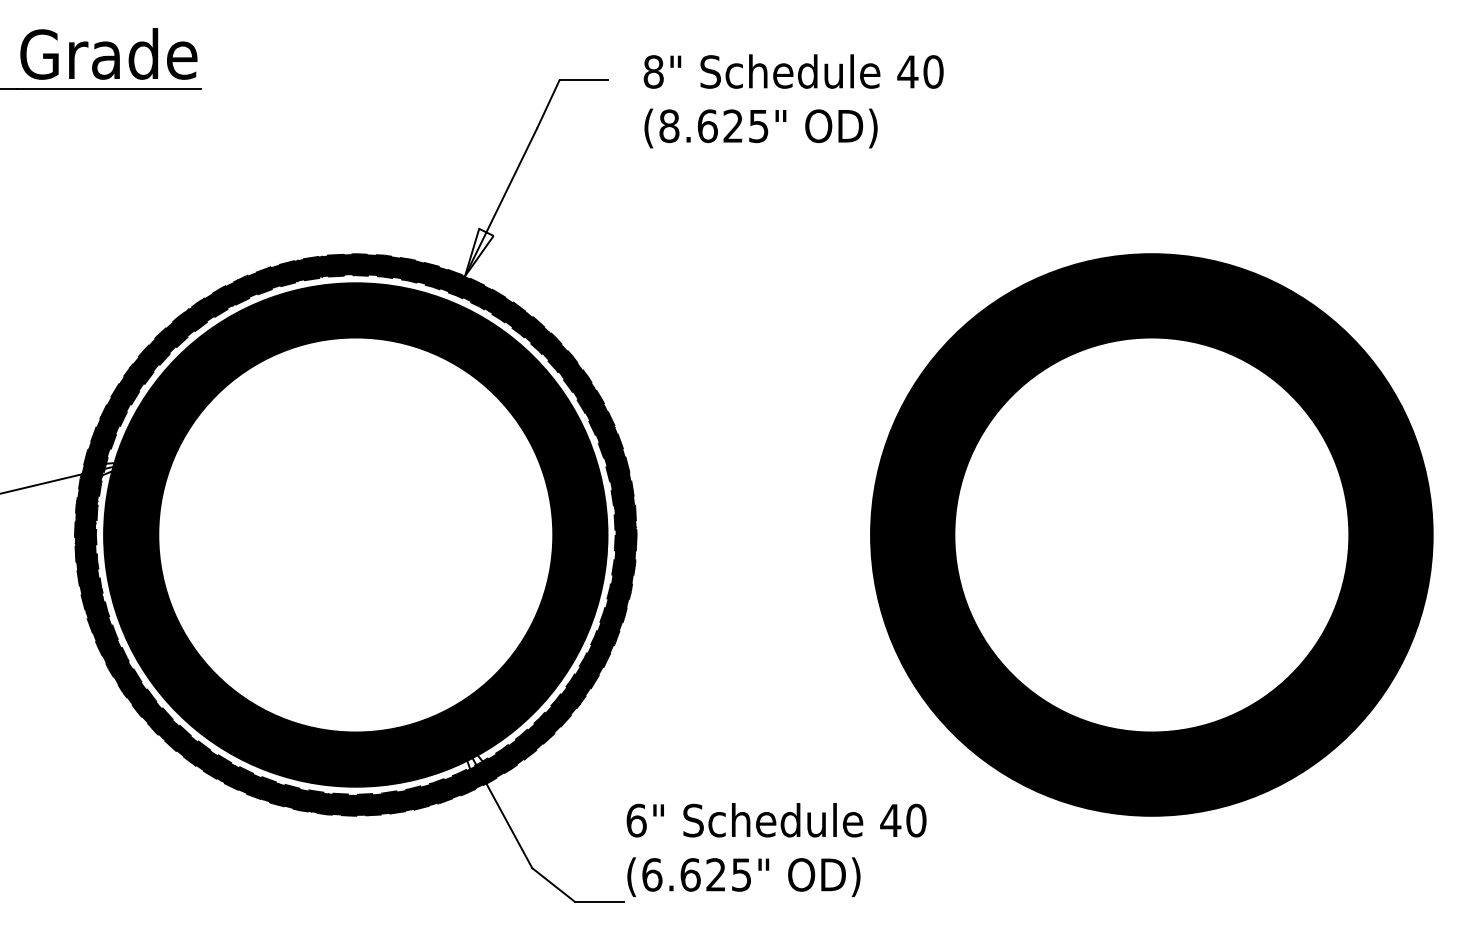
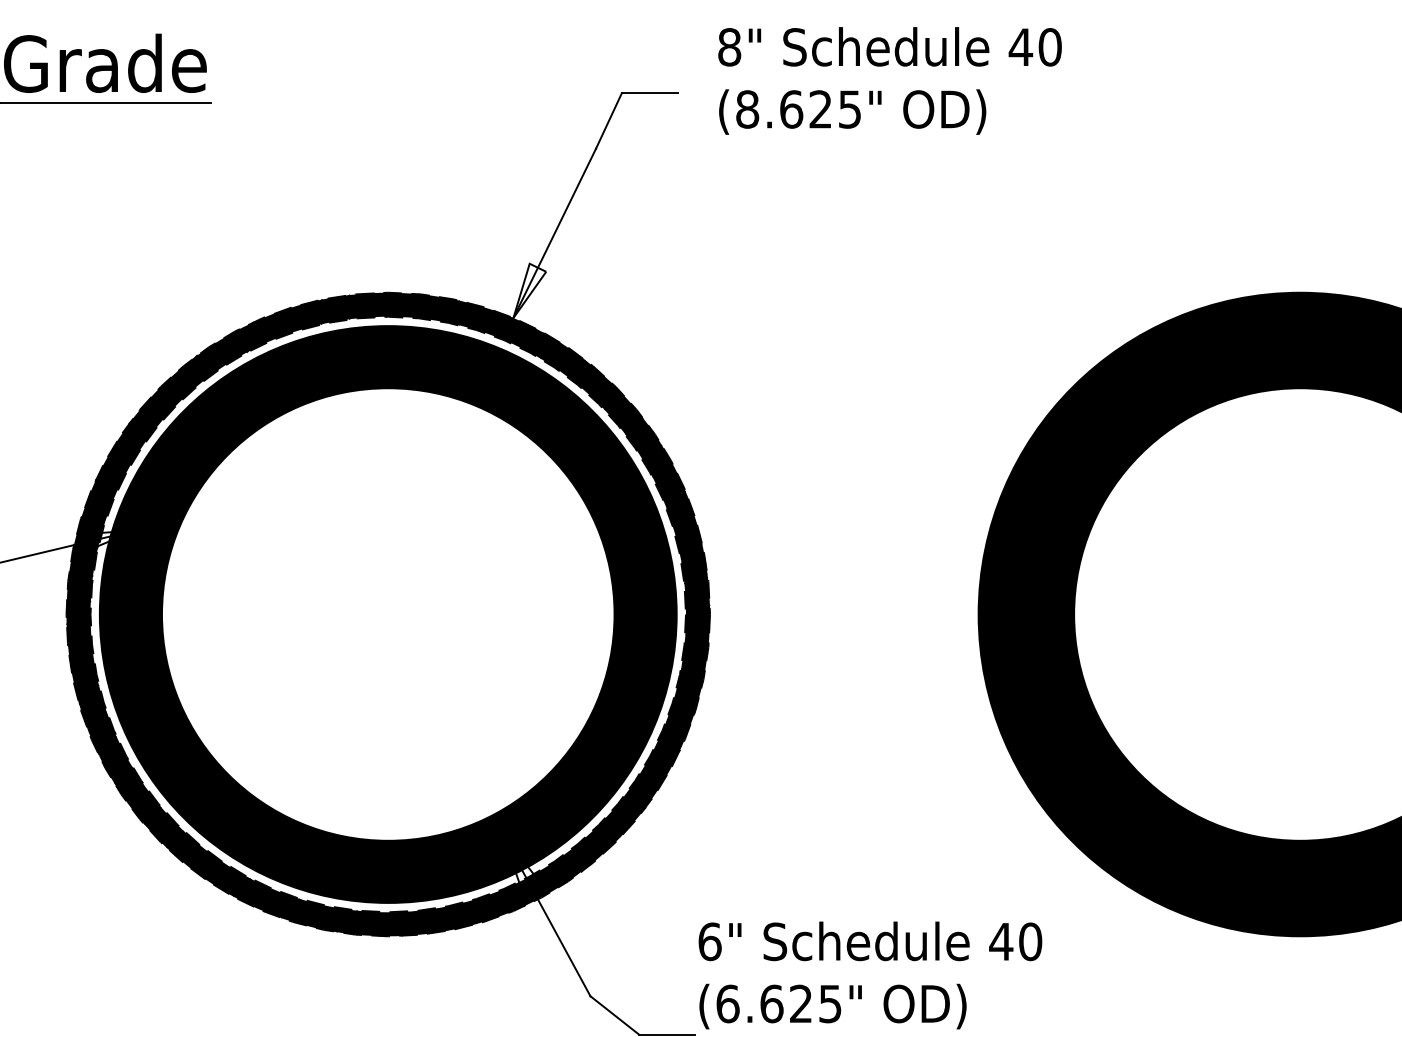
text: (793, 101) -> (889, 81), moved

